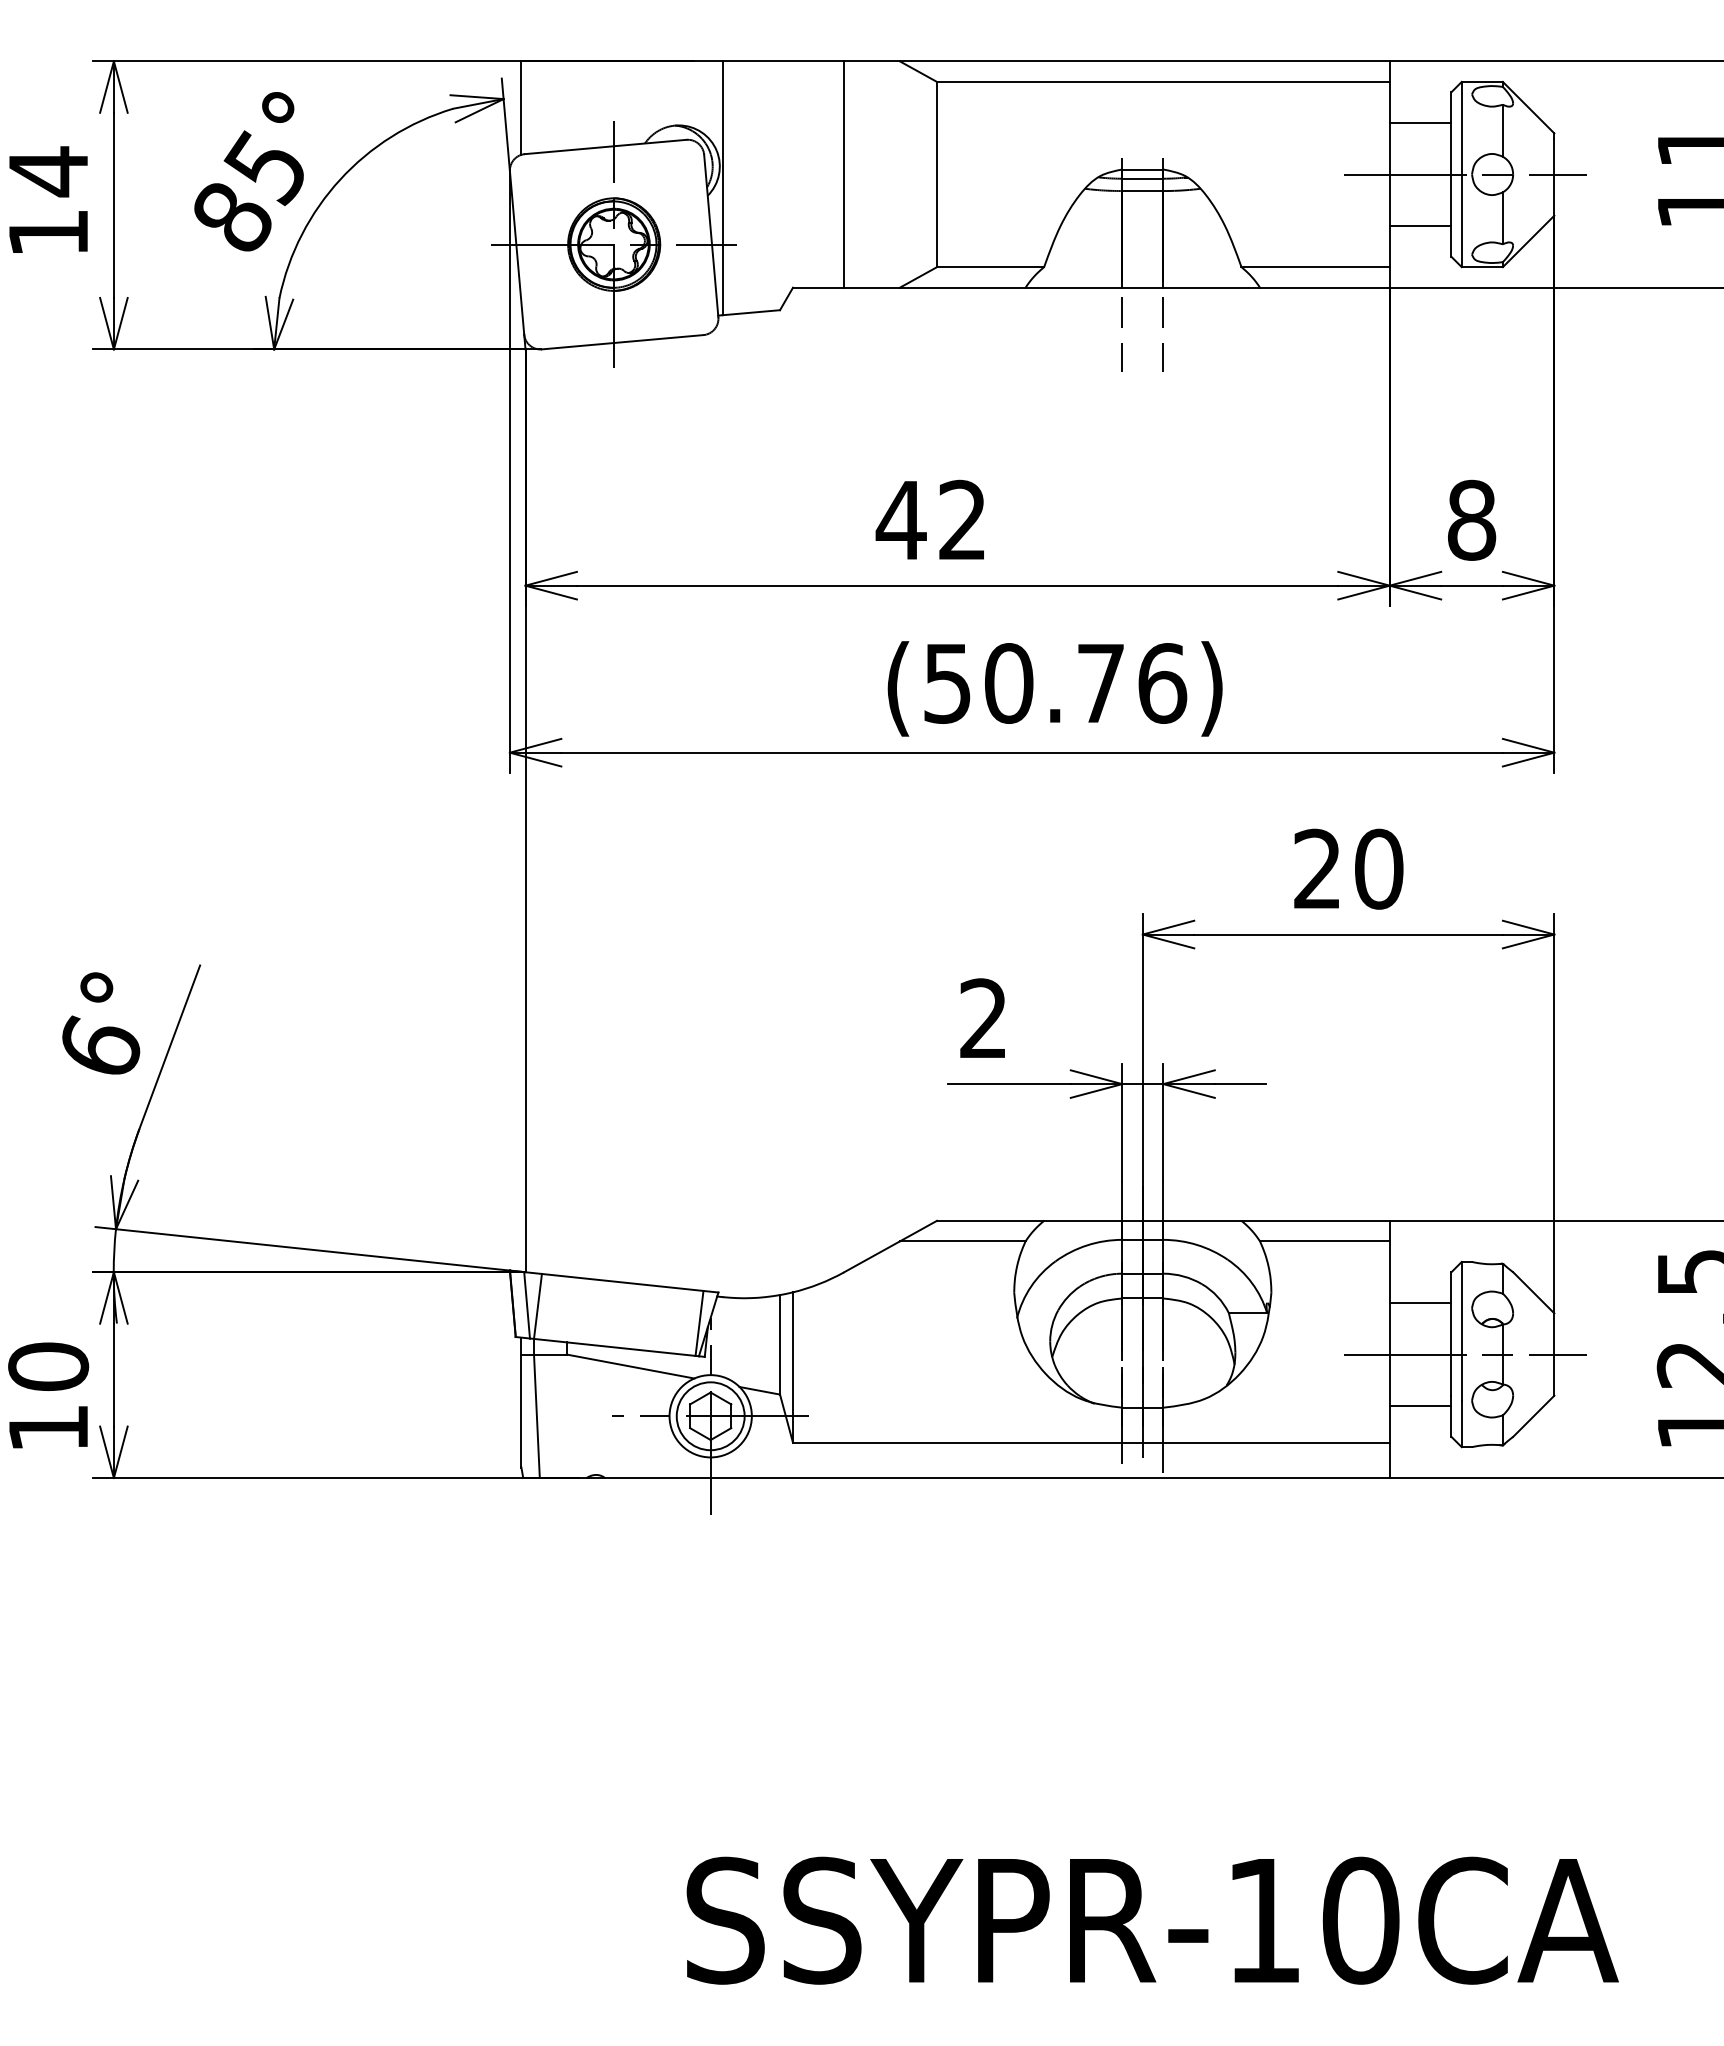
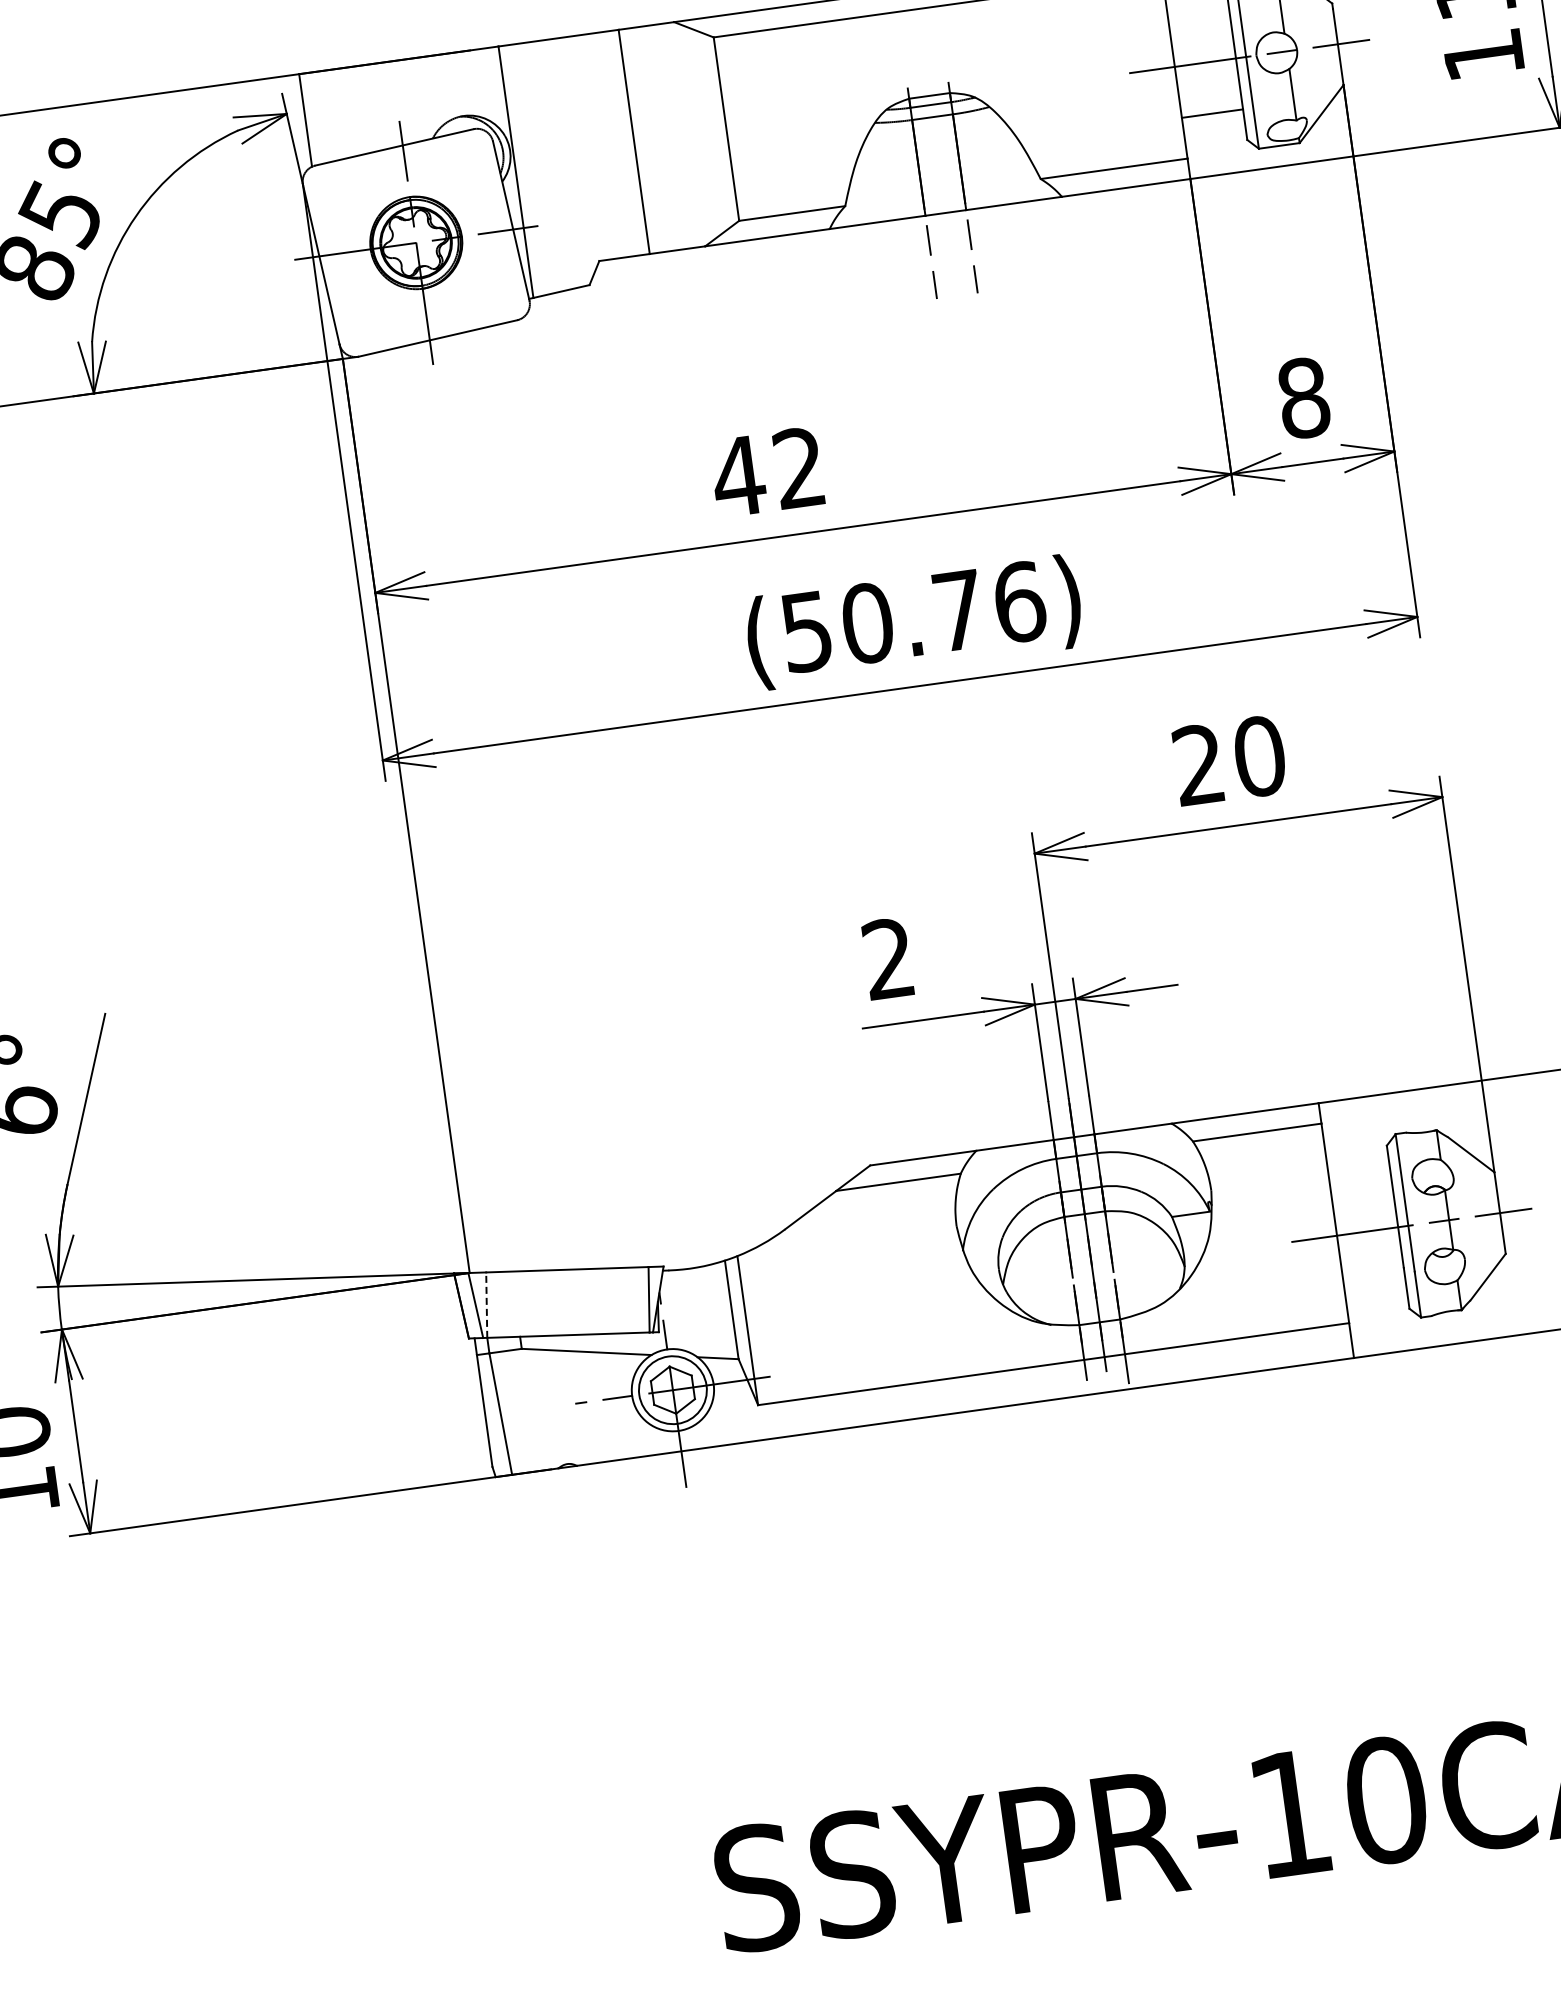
line: (1420, 123) -> (1198, 12), removed
line: (1420, 1303) -> (1360, 1180), removed
line: (537, 1306) -> (486, 1305), solid -> dashed
line: (1420, 1405) -> (1374, 1281), removed

